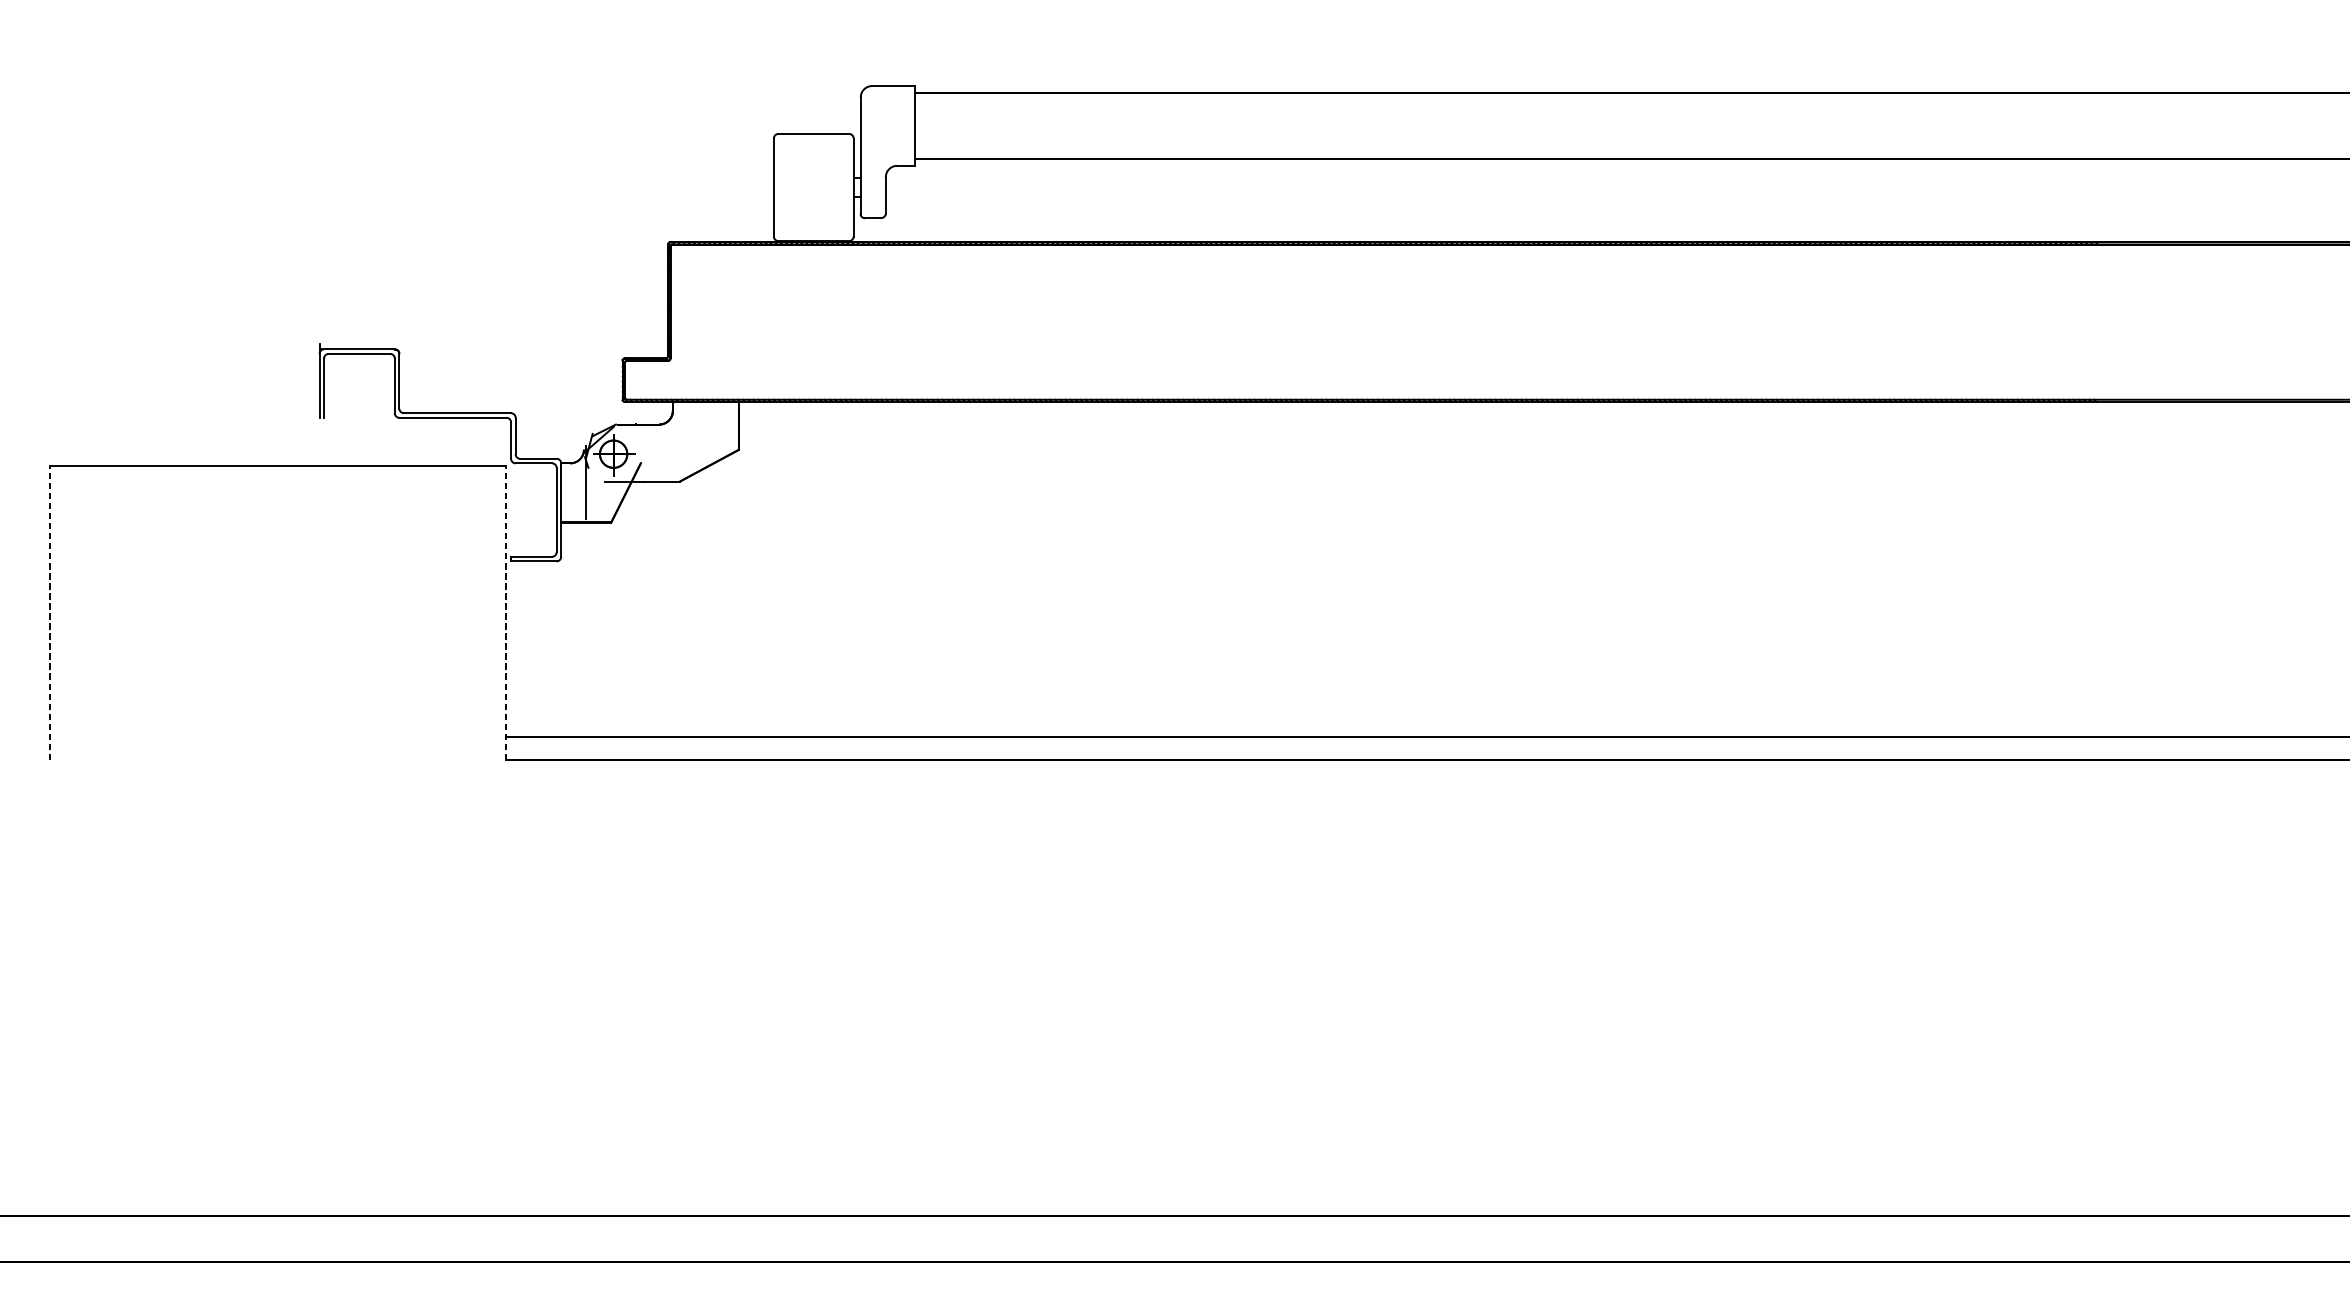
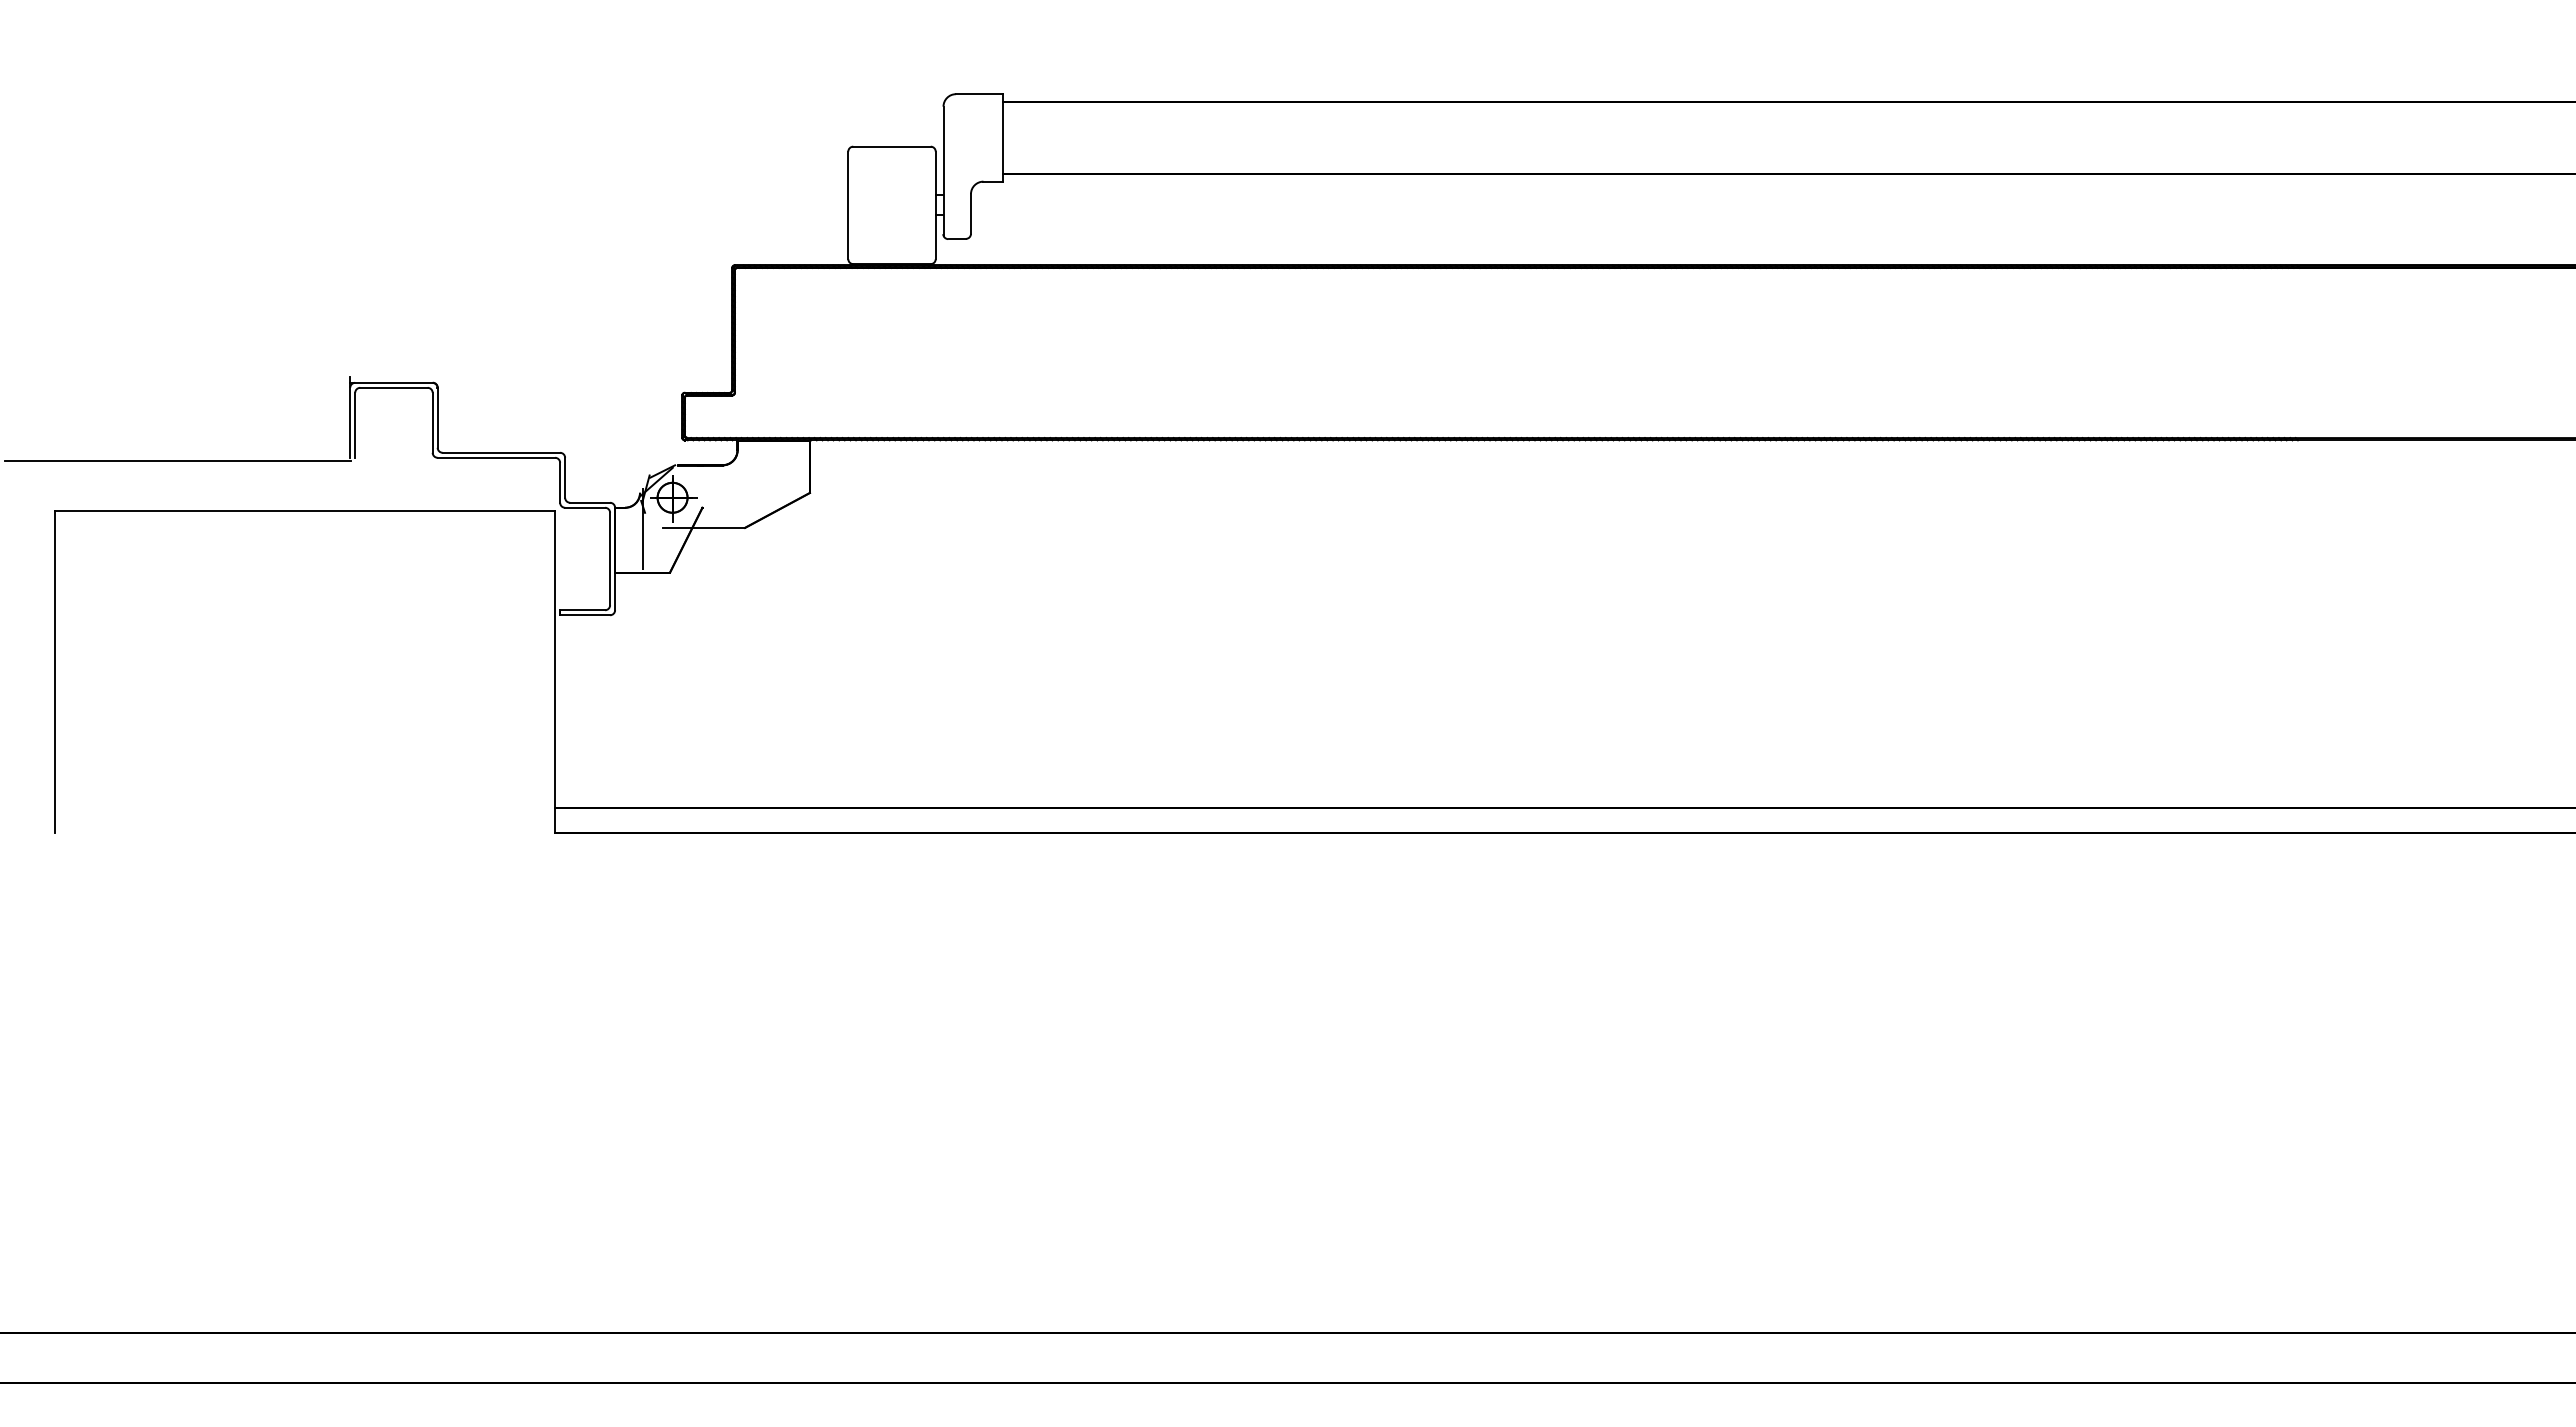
line: (162, 420) -> (177, 460), added
line: (50, 612) -> (55, 671), dashed -> solid
line: (505, 612) -> (554, 671), dashed -> solid

